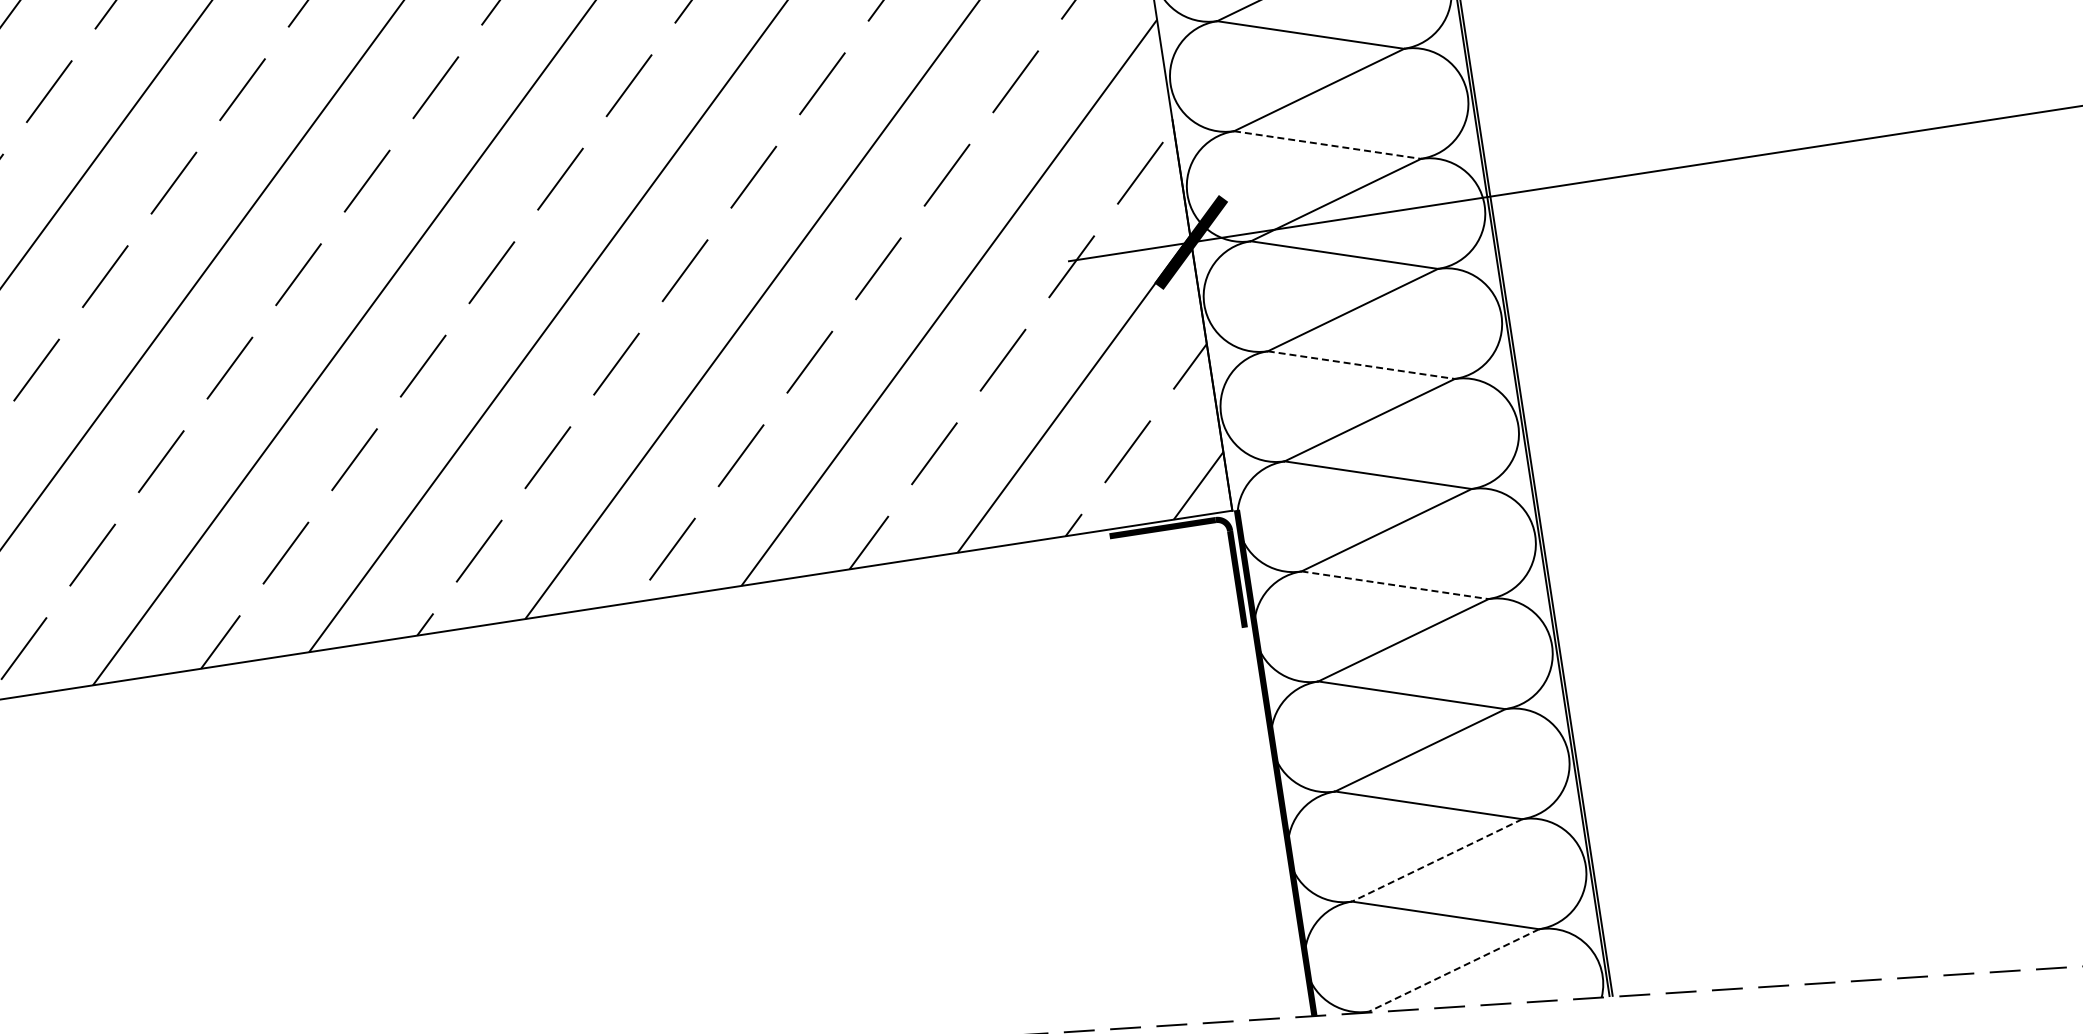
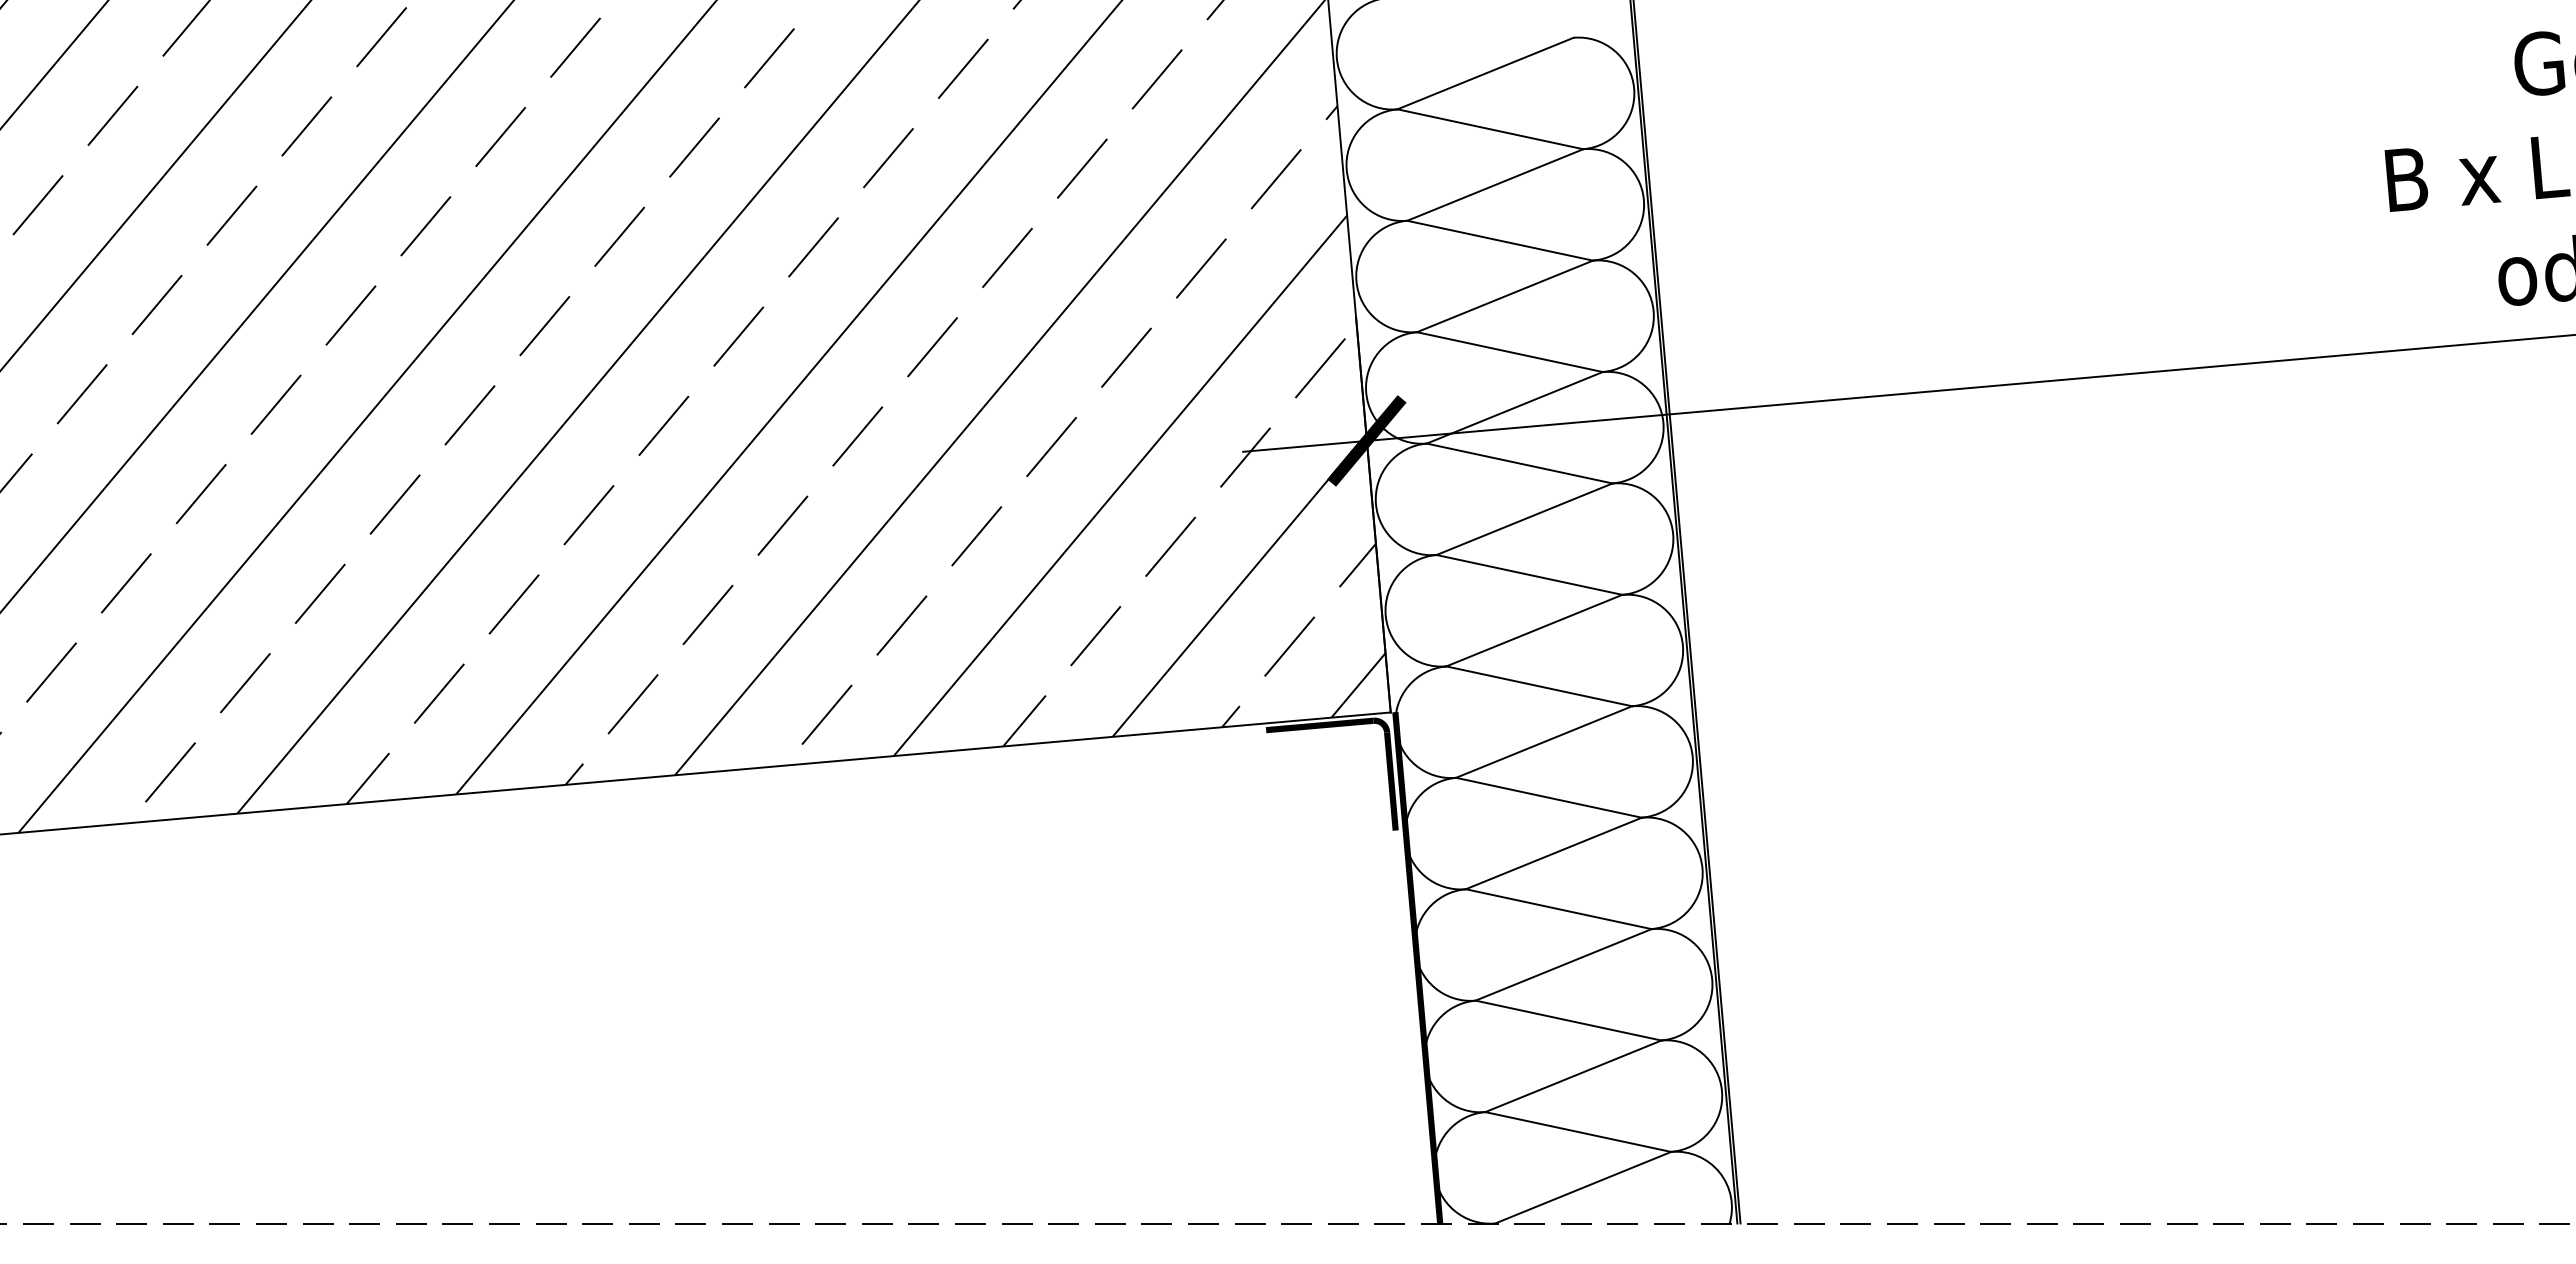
line: (1327, 145) -> (1509, 352), dashed -> solid
line: (1361, 364) -> (1529, 574), dashed -> solid
line: (1395, 584) -> (1549, 797), dashed -> solid
line: (1436, 860) -> (1572, 1076), dashed -> solid
line: (1453, 970) -> (1582, 1187), dashed -> solid

